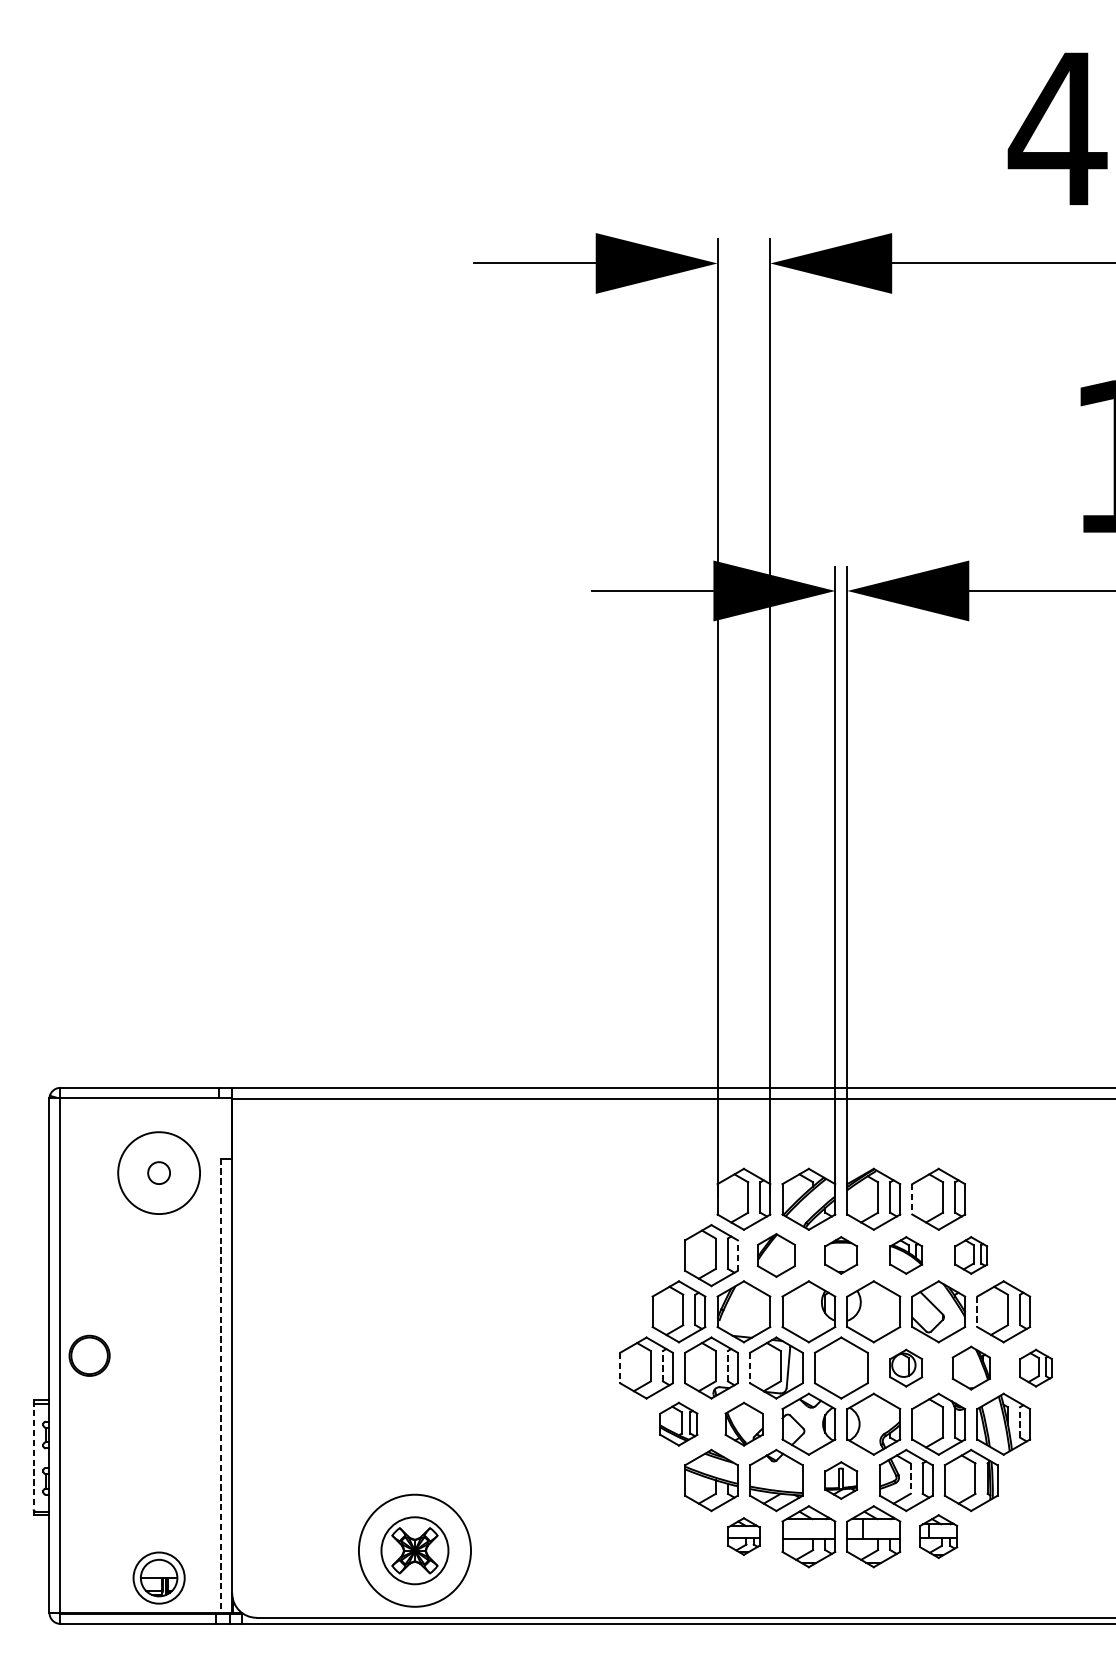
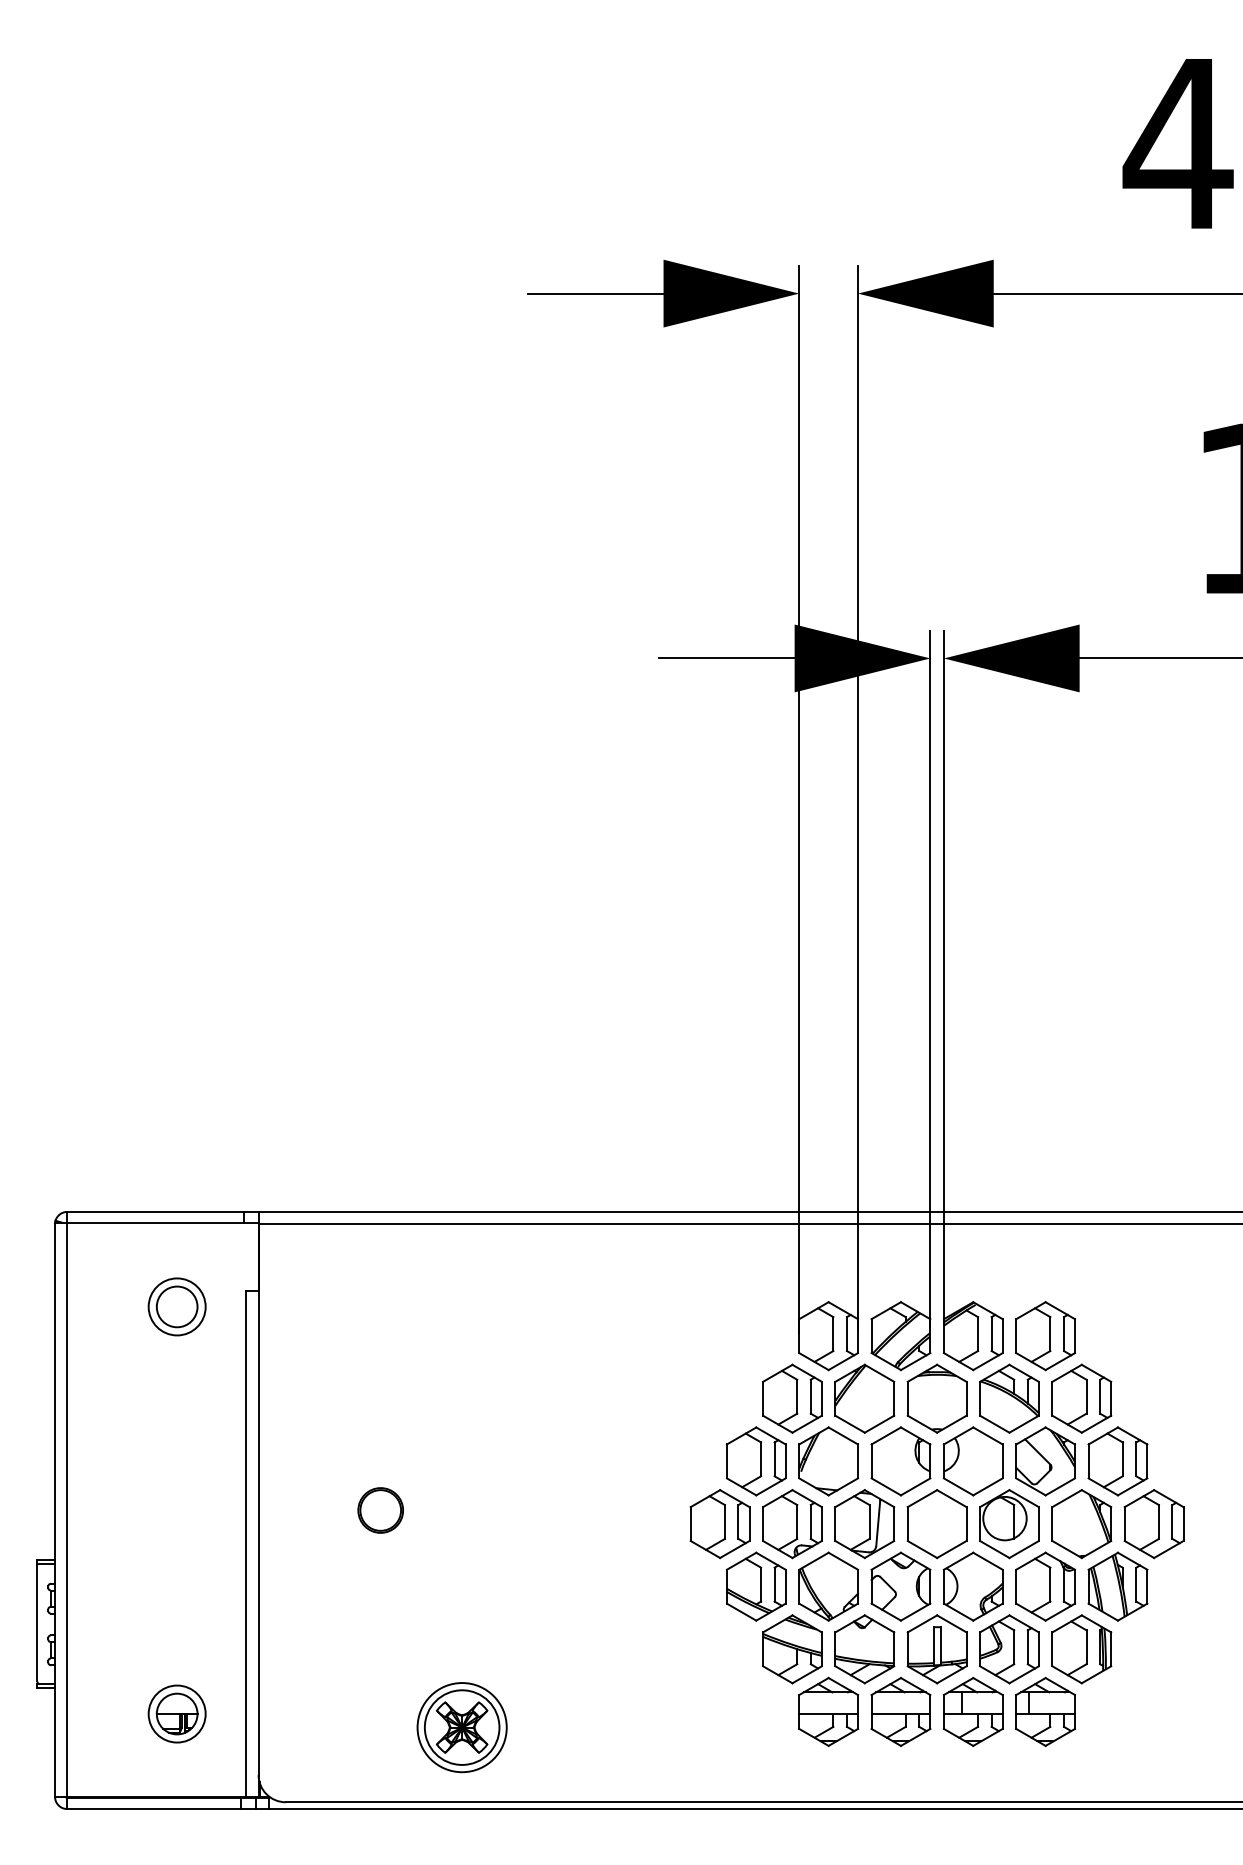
circle: (158, 1172) -> (176, 1306), size x0.62
circle: (158, 1172) -> (176, 1306), size x1.67
line: (912, 1199) -> (1016, 1336), dashed -> solid
line: (737, 1255) -> (821, 1398), dashed -> solid
part: (776, 1255) -> (864, 1398), size x1.43
part: (840, 1255) -> (936, 1398), size x1.67
part: (906, 1255) -> (1009, 1398), size x1.67
part: (970, 1255) -> (1081, 1398), size x1.67
line: (977, 1311) -> (1088, 1461), dashed -> solid
part: (89, 1355) -> (380, 1510), moved
line: (663, 1365) -> (738, 1521), dashed -> solid
line: (727, 1365) -> (810, 1521), dashed -> solid
line: (619, 1368) -> (690, 1524), dashed -> solid
line: (750, 1368) -> (835, 1524), dashed -> solid
part: (906, 1368) -> (1009, 1524), size x1.67
part: (970, 1368) -> (1081, 1524), size x1.43
part: (1035, 1368) -> (1153, 1524), size x1.67
line: (221, 1386) -> (246, 1544), dashed -> solid
line: (1020, 1422) -> (1136, 1584), dashed -> solid
part: (678, 1424) -> (755, 1586), size x1.43
part: (743, 1424) -> (828, 1586), size x1.43
line: (33, 1454) -> (37, 1620), dashed -> solid
line: (910, 1478) -> (1014, 1647), dashed -> solid
part: (840, 1480) -> (936, 1649), size x1.67
part: (743, 1536) -> (828, 1711), size x1.67
part: (938, 1536) -> (1045, 1711), size x1.43
circle: (414, 1550) -> (461, 1727), size x0.71
part: (158, 1577) -> (176, 1713), moved

